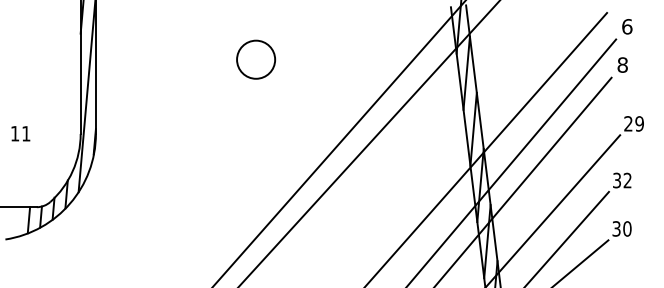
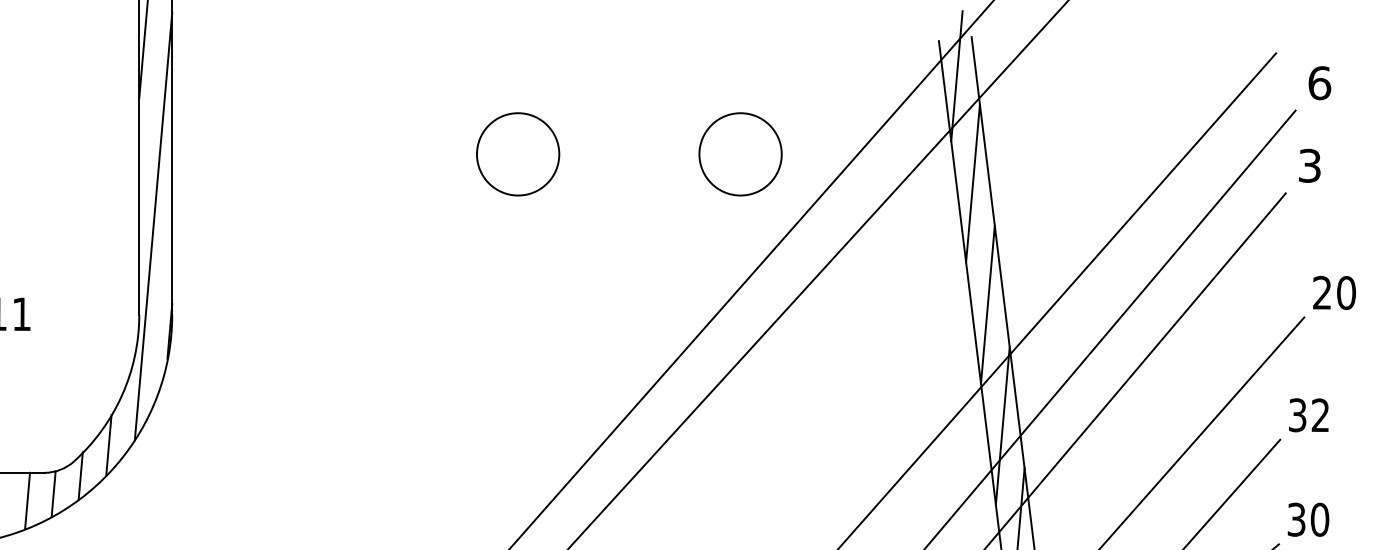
circle: (359, 59) -> (741, 153), added
text: (622, 64) -> (1309, 164), 8 -> 3
text: (639, 123) -> (1346, 292), 29 -> 20

